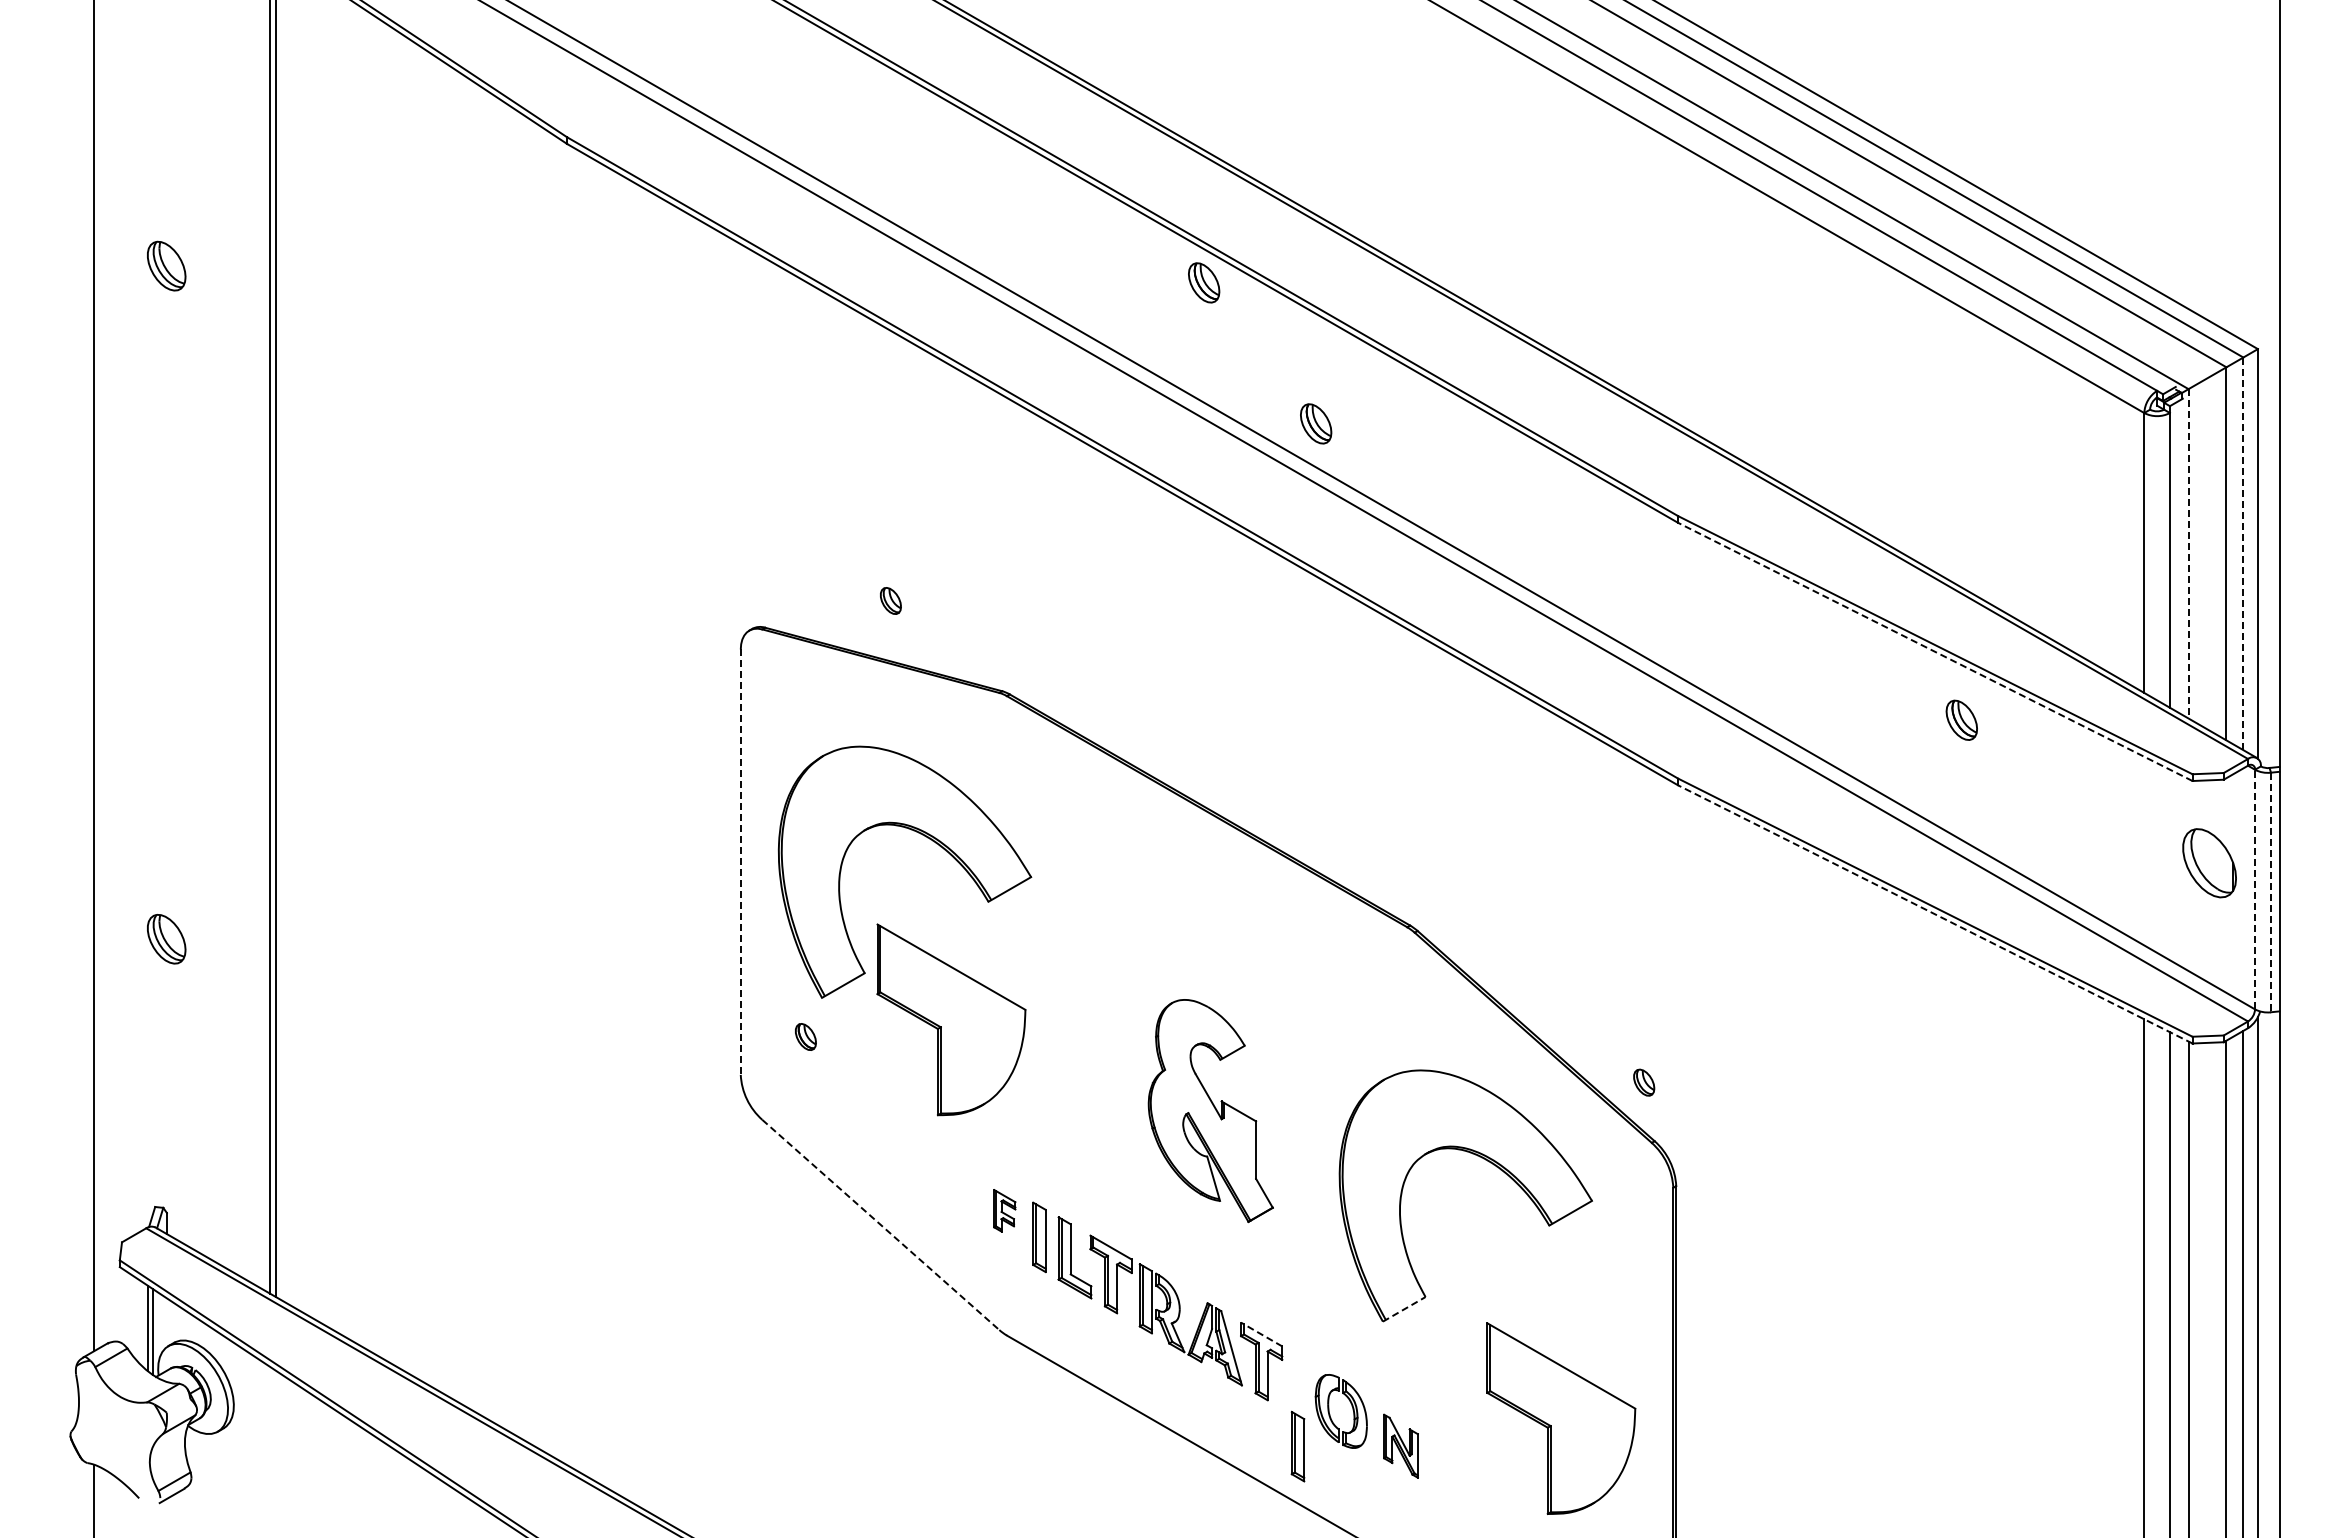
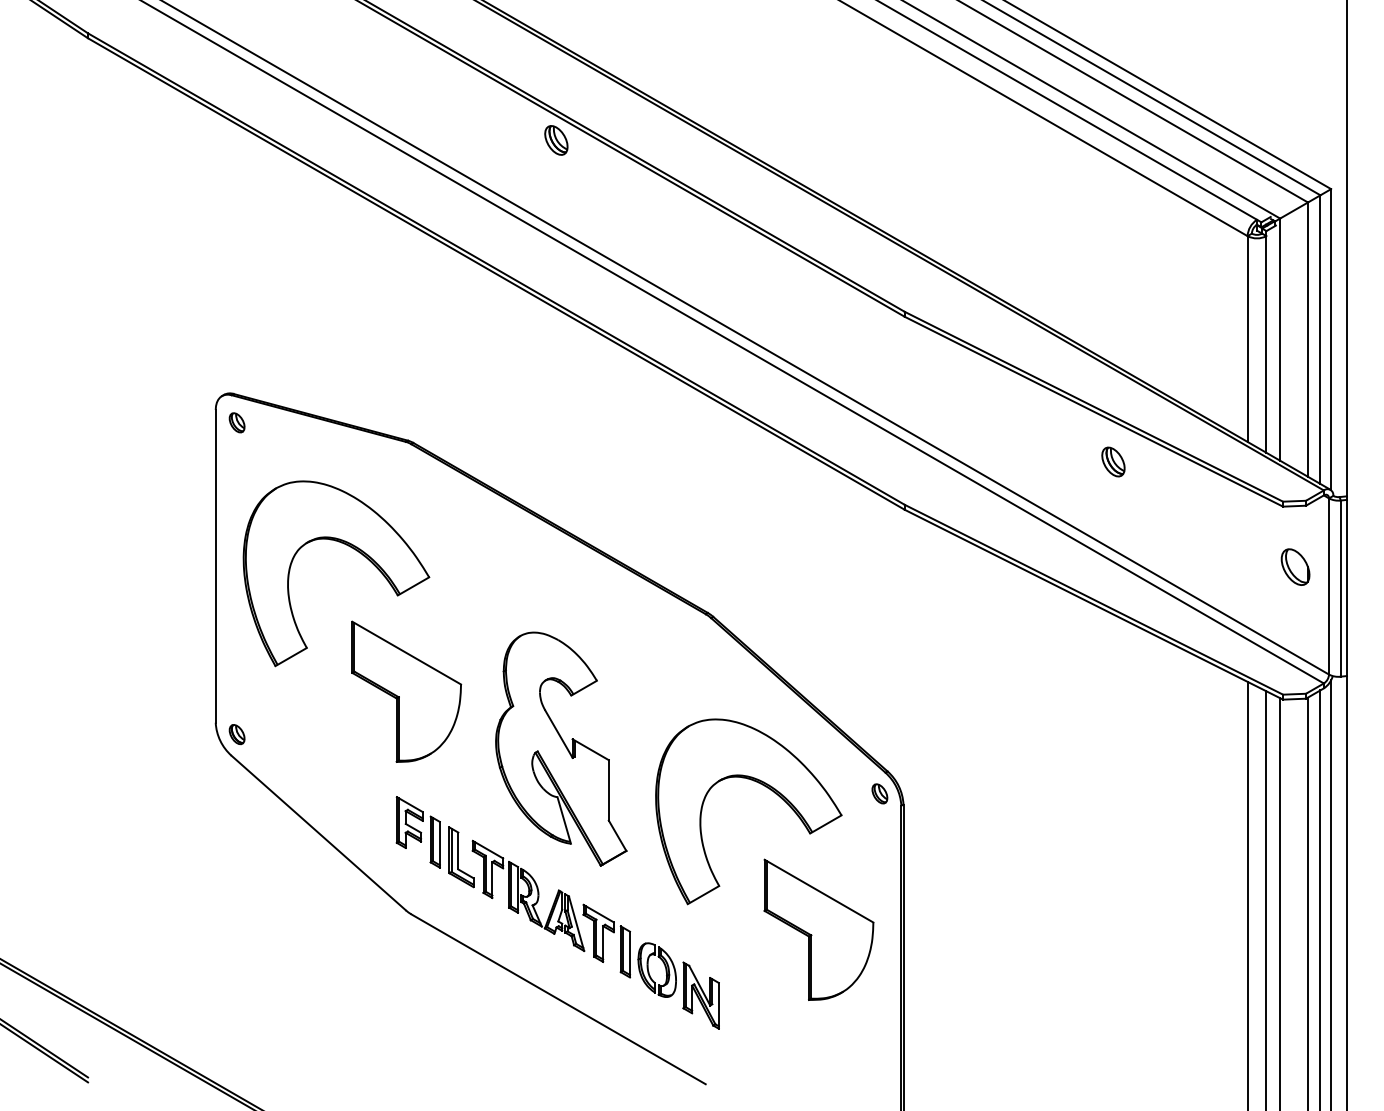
part: (1316, 423) -> (639, 243), removed
line: (2188, 553) -> (1280, 339), dashed -> solid
line: (2243, 554) -> (1320, 340), dashed -> solid
part: (890, 600) -> (236, 422), moved
line: (1935, 651) -> (1094, 411), dashed -> solid
line: (740, 862) -> (215, 566), dashed -> solid
part: (2209, 863) -> (1295, 567), size x0.71
line: (2255, 889) -> (1329, 586), dashed -> solid
line: (2271, 892) -> (1341, 588), dashed -> solid
line: (1935, 914) -> (1094, 604), dashed -> solid
part: (951, 1019) -> (406, 691), moved
part: (805, 1036) -> (236, 734), moved
part: (1644, 1082) -> (880, 793), moved
part: (1210, 1110) -> (561, 748), size x1.43
part: (1004, 1210) -> (409, 822), size x1.67
line: (881, 1225) -> (319, 833), dashed -> solid
line: (1404, 1309) -> (703, 895), dashed -> solid
line: (1261, 1334) -> (598, 913), dashed -> solid
part: (1561, 1418) -> (819, 929), moved
part: (1297, 1446) -> (625, 951), moved
part: (1400, 1446) -> (700, 995), size x1.43

